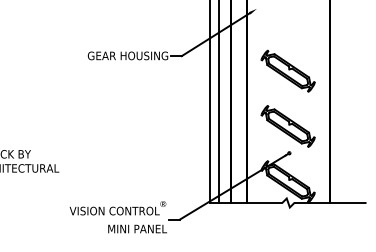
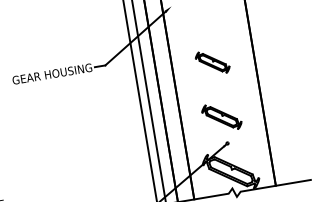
part: (287, 70) -> (212, 62), size x0.6
part: (287, 126) -> (221, 117), size x0.7

